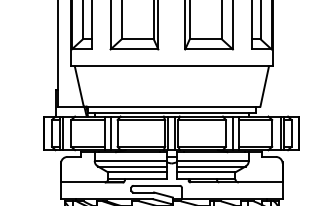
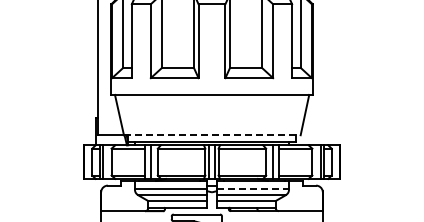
line: (172, 106) -> (212, 135), solid -> dashed
line: (213, 160) -> (253, 189), solid -> dashed

